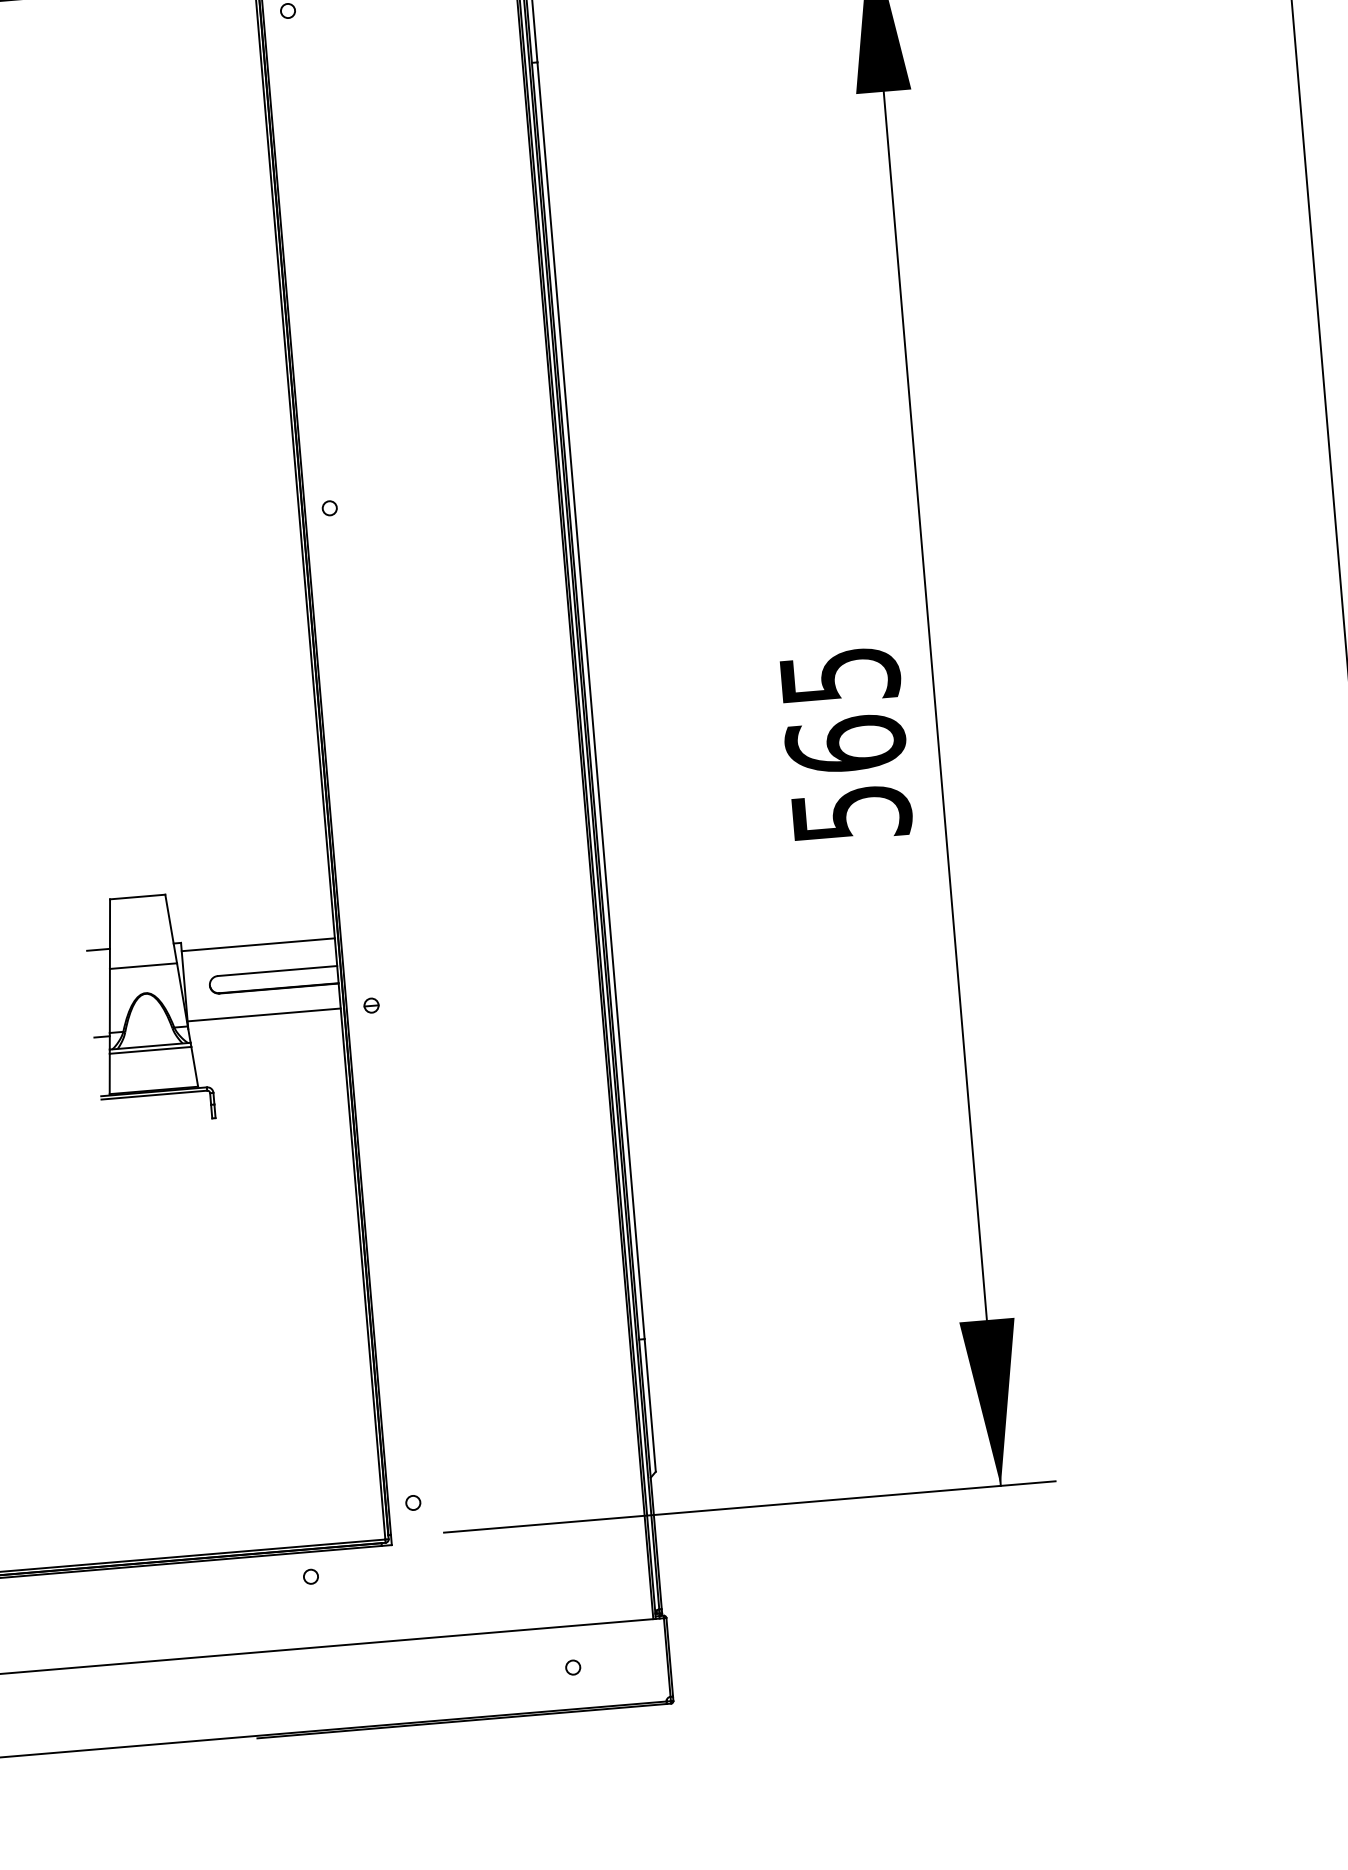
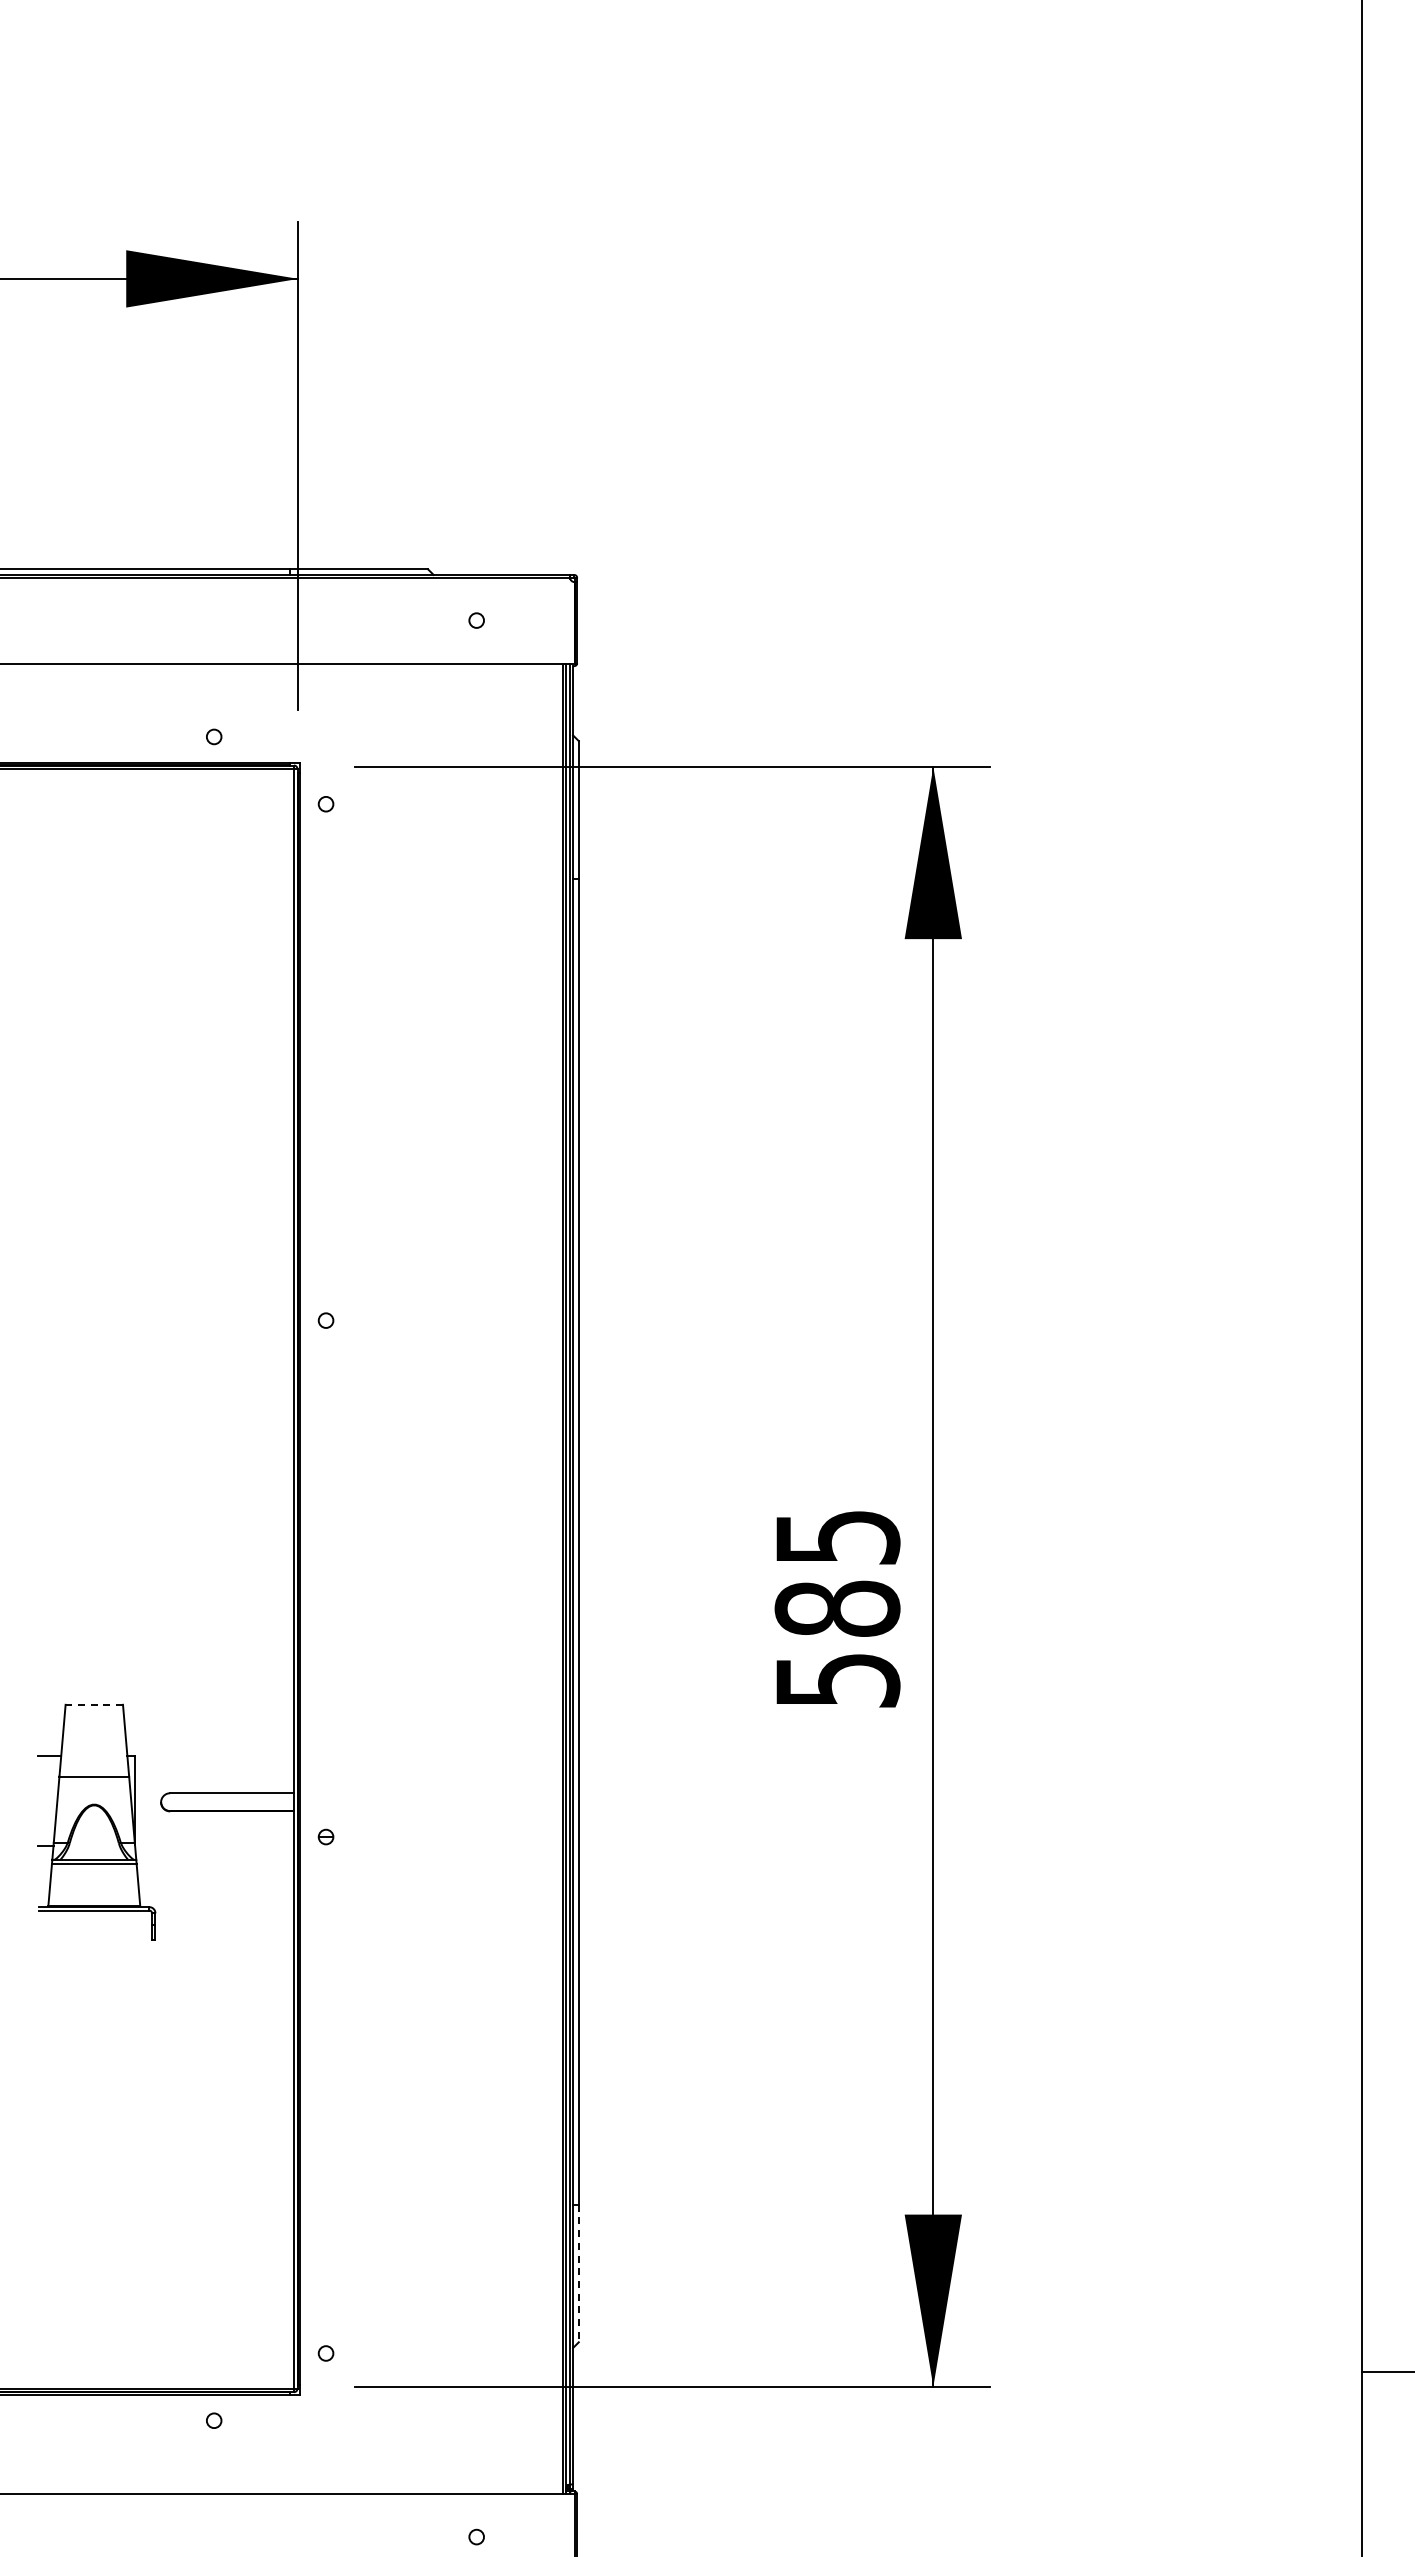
text: (845, 744) -> (837, 1608), 565 -> 585
line: (137, 896) -> (94, 1704), solid -> dashed
line: (258, 944) -> (214, 1764), removed
line: (264, 1015) -> (214, 1837), removed
line: (649, 1405) -> (578, 2273), solid -> dashed

